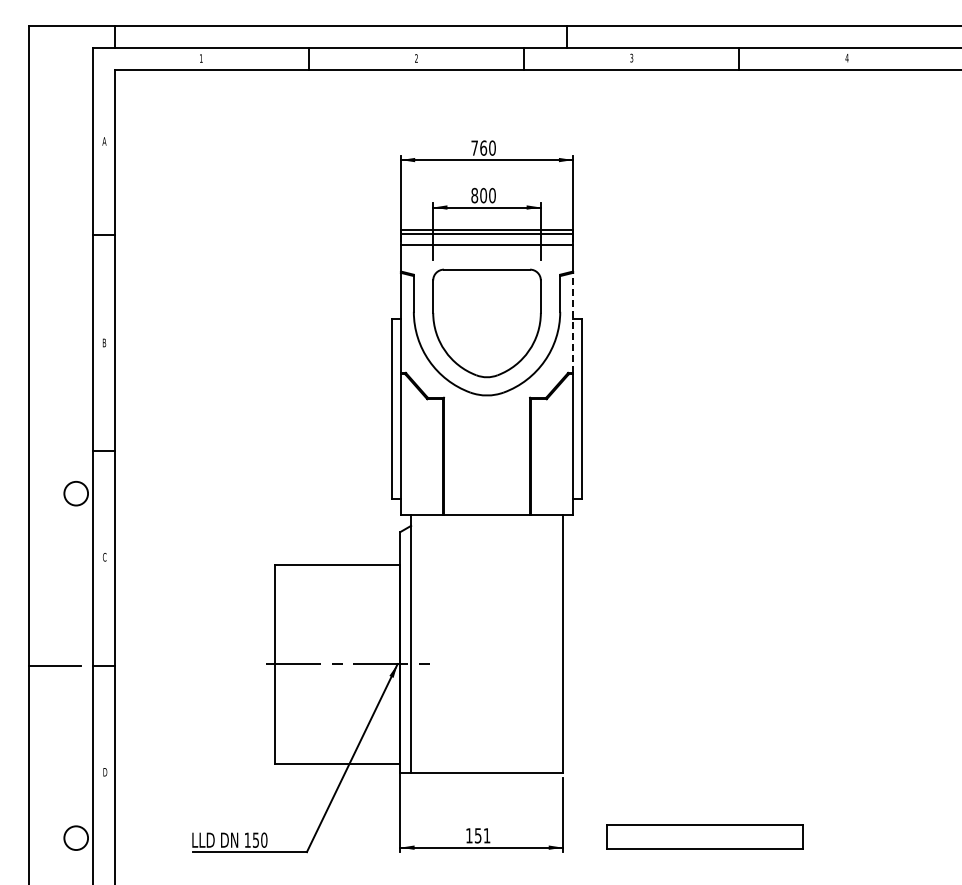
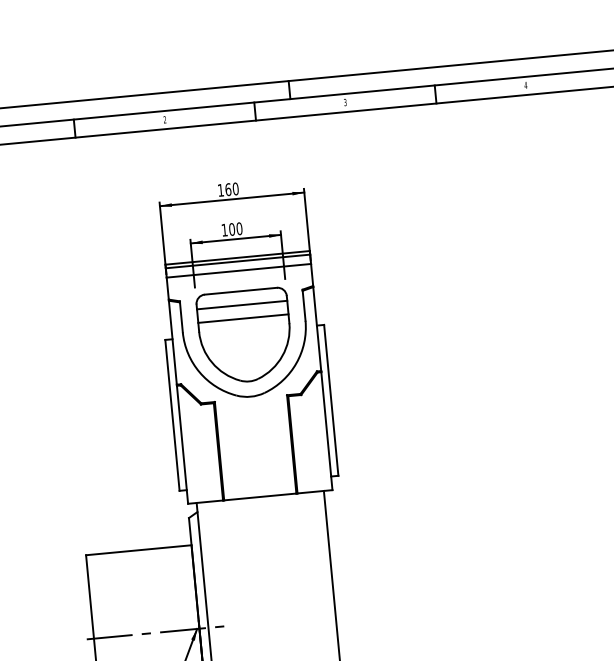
text: (474, 147) -> (220, 189), 760 -> 160
text: (474, 195) -> (224, 230), 800 -> 100
line: (486, 286) -> (241, 305), added
line: (486, 302) -> (242, 318), added
line: (573, 322) -> (317, 328), dashed -> solid

